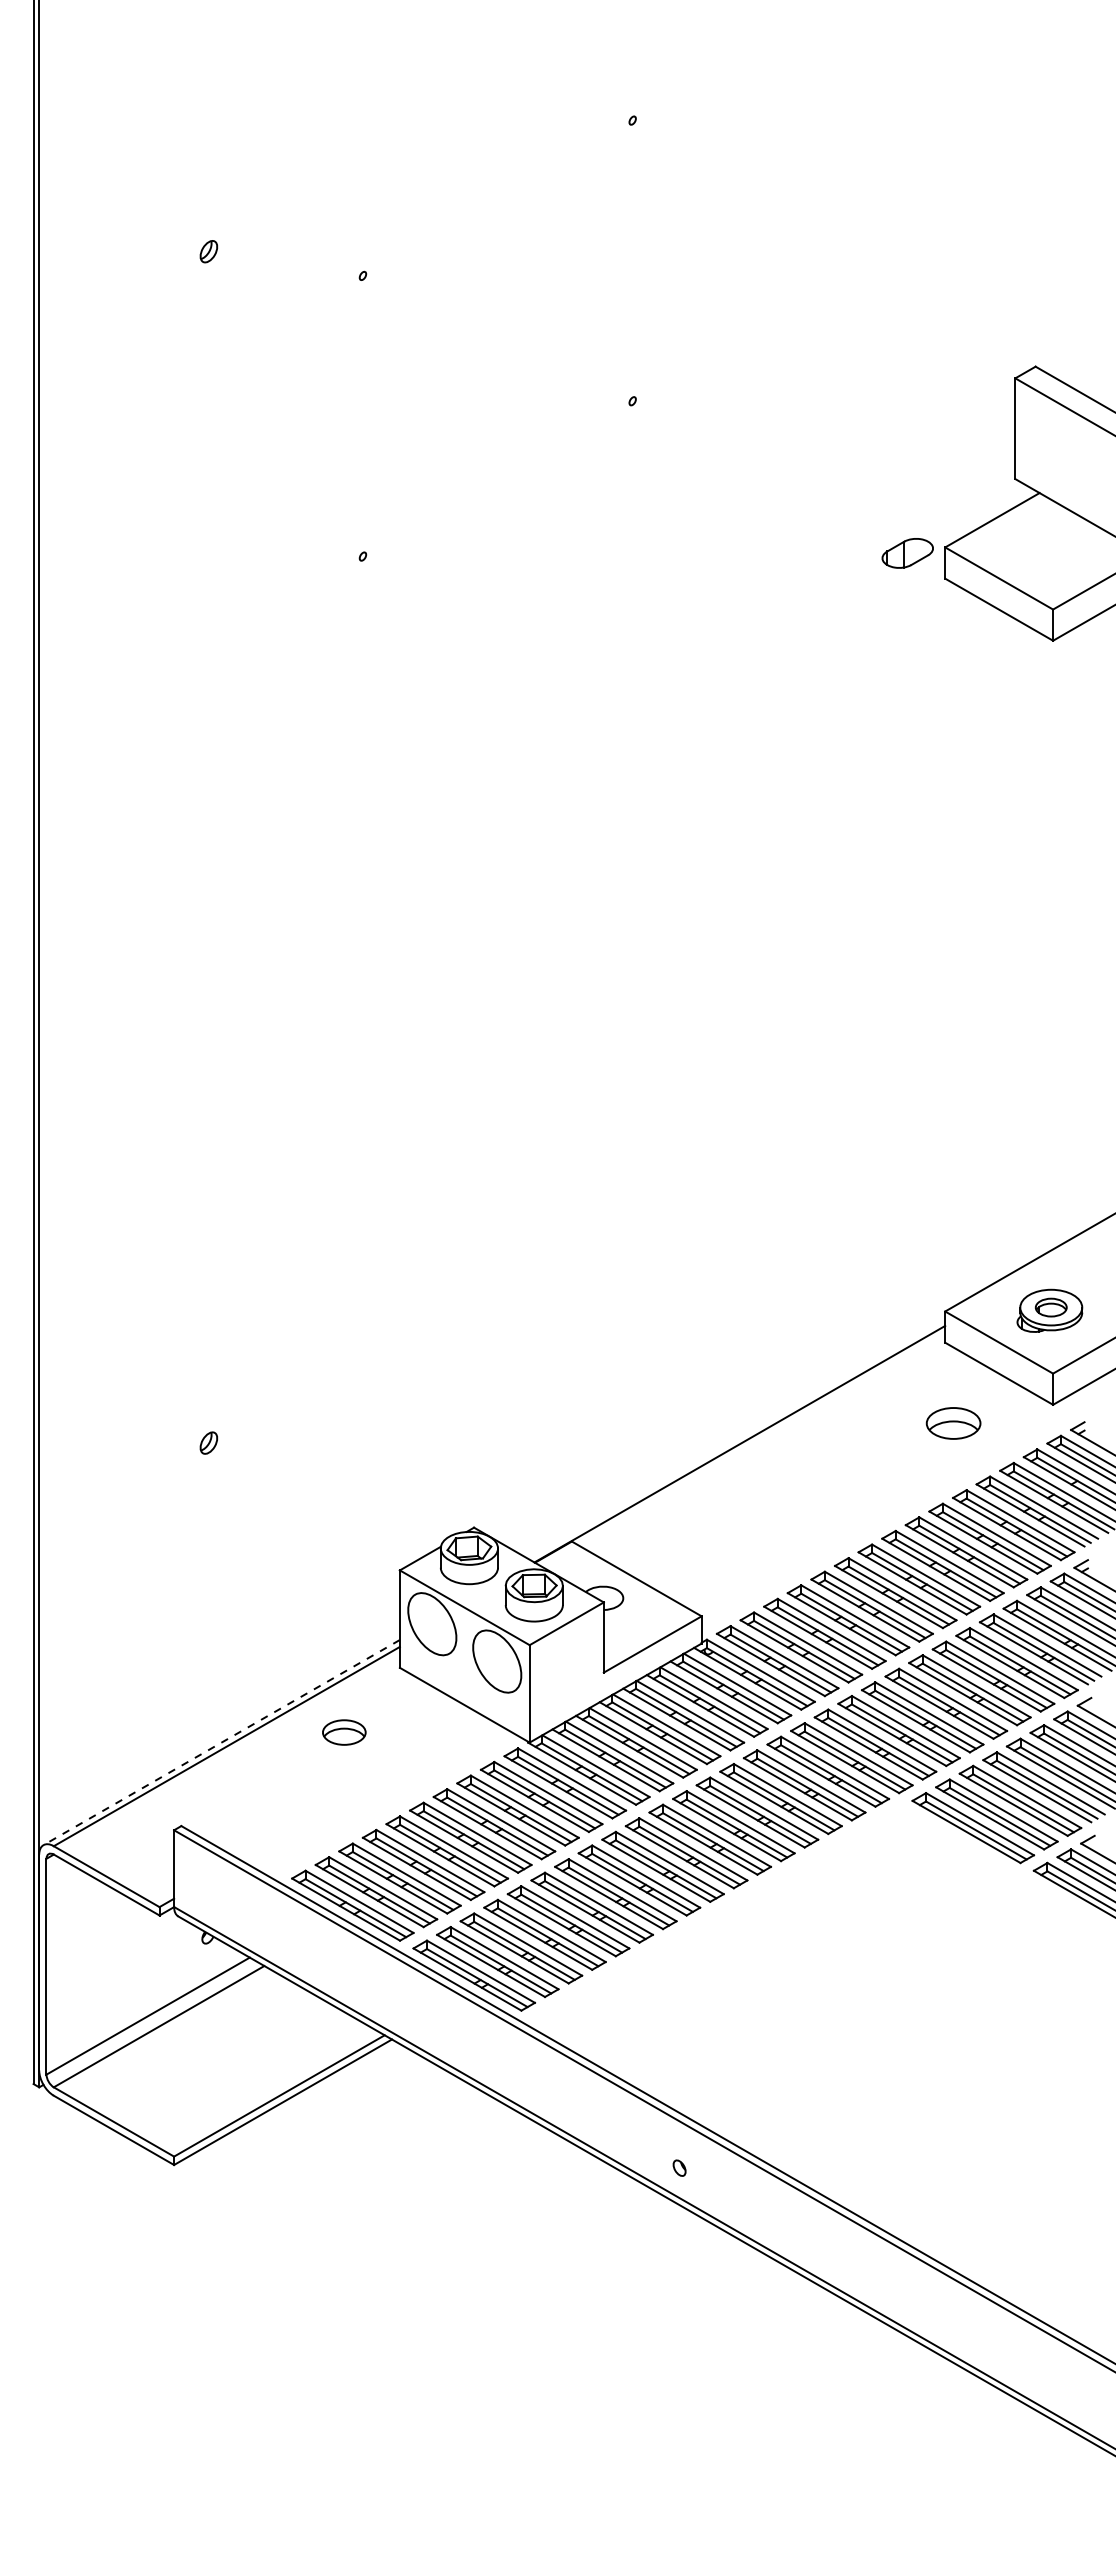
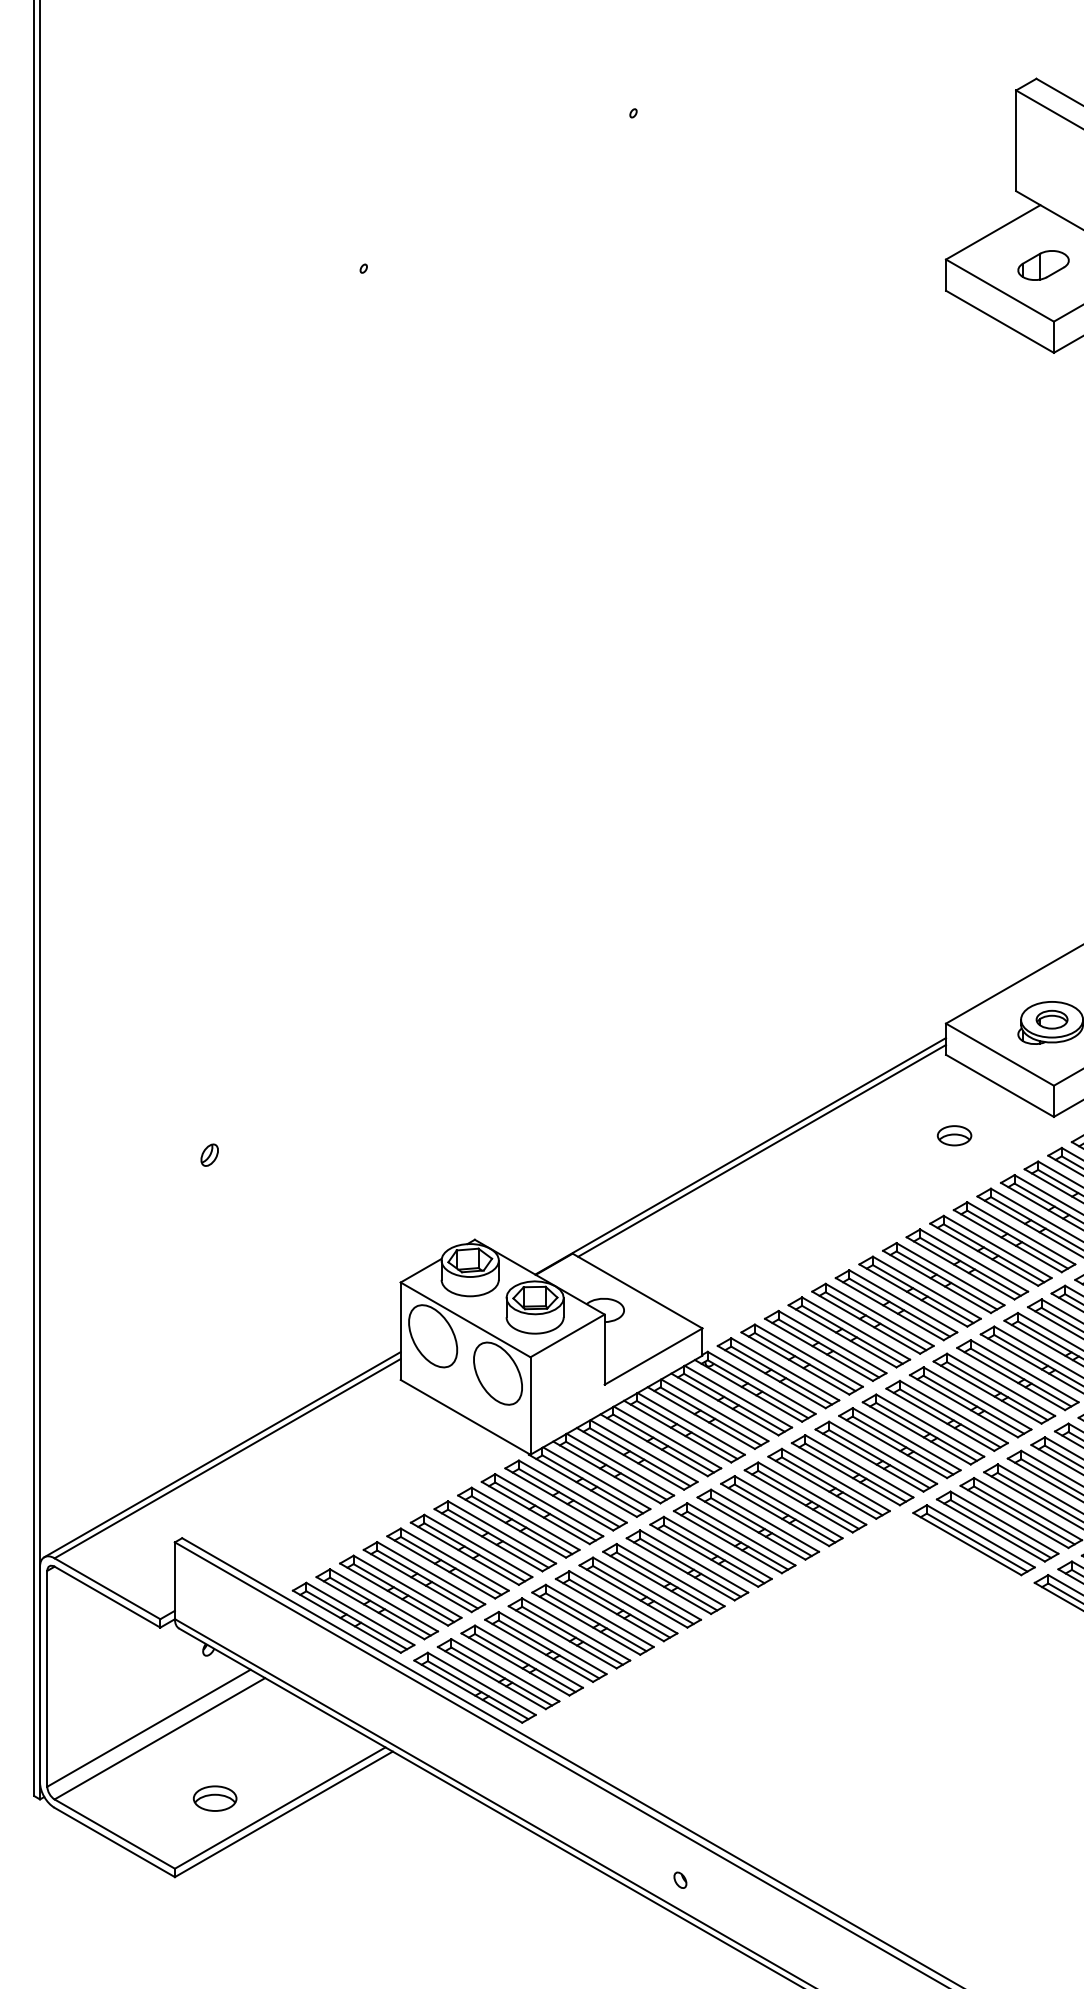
part: (907, 553) -> (1043, 265), moved
part: (953, 1423) -> (954, 1135), size x0.62
line: (761, 1438) -> (762, 1150), added
part: (344, 1732) -> (215, 1798), moved
line: (221, 1742) -> (222, 1454), dashed -> solid

